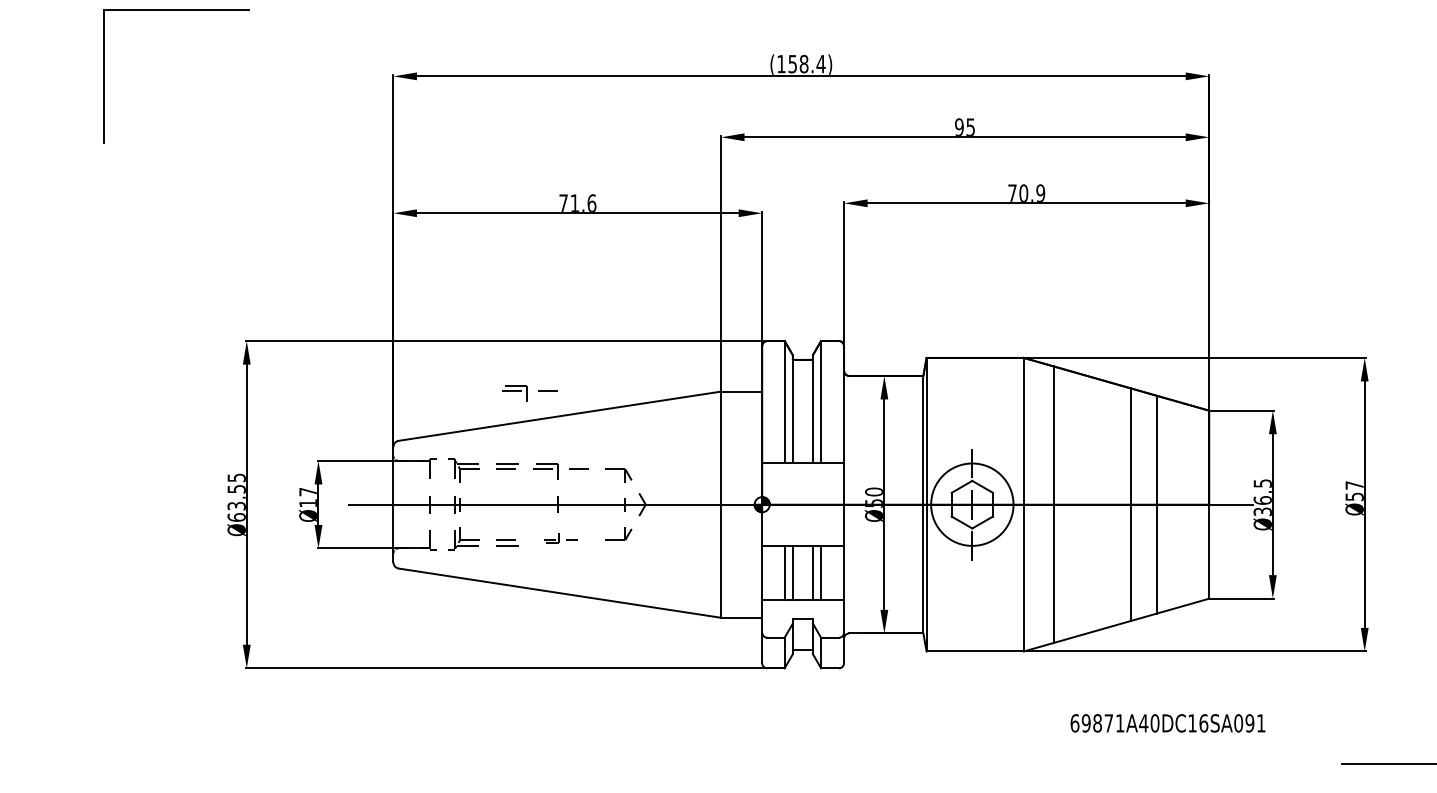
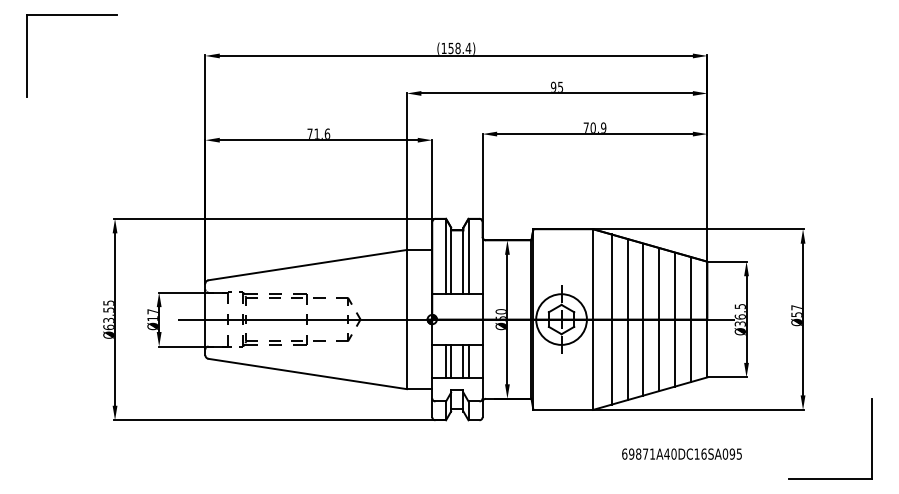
part: (530, 392) -> (289, 250), removed
line: (1079, 504) -> (627, 319), added
line: (1105, 504) -> (643, 319), added
line: (1181, 504) -> (690, 319), added
part: (561, 538) -> (308, 340), size x1.67
text: (1259, 722) -> (738, 453), 69871A40DC16SA091 -> 69871A40DC16SA095

